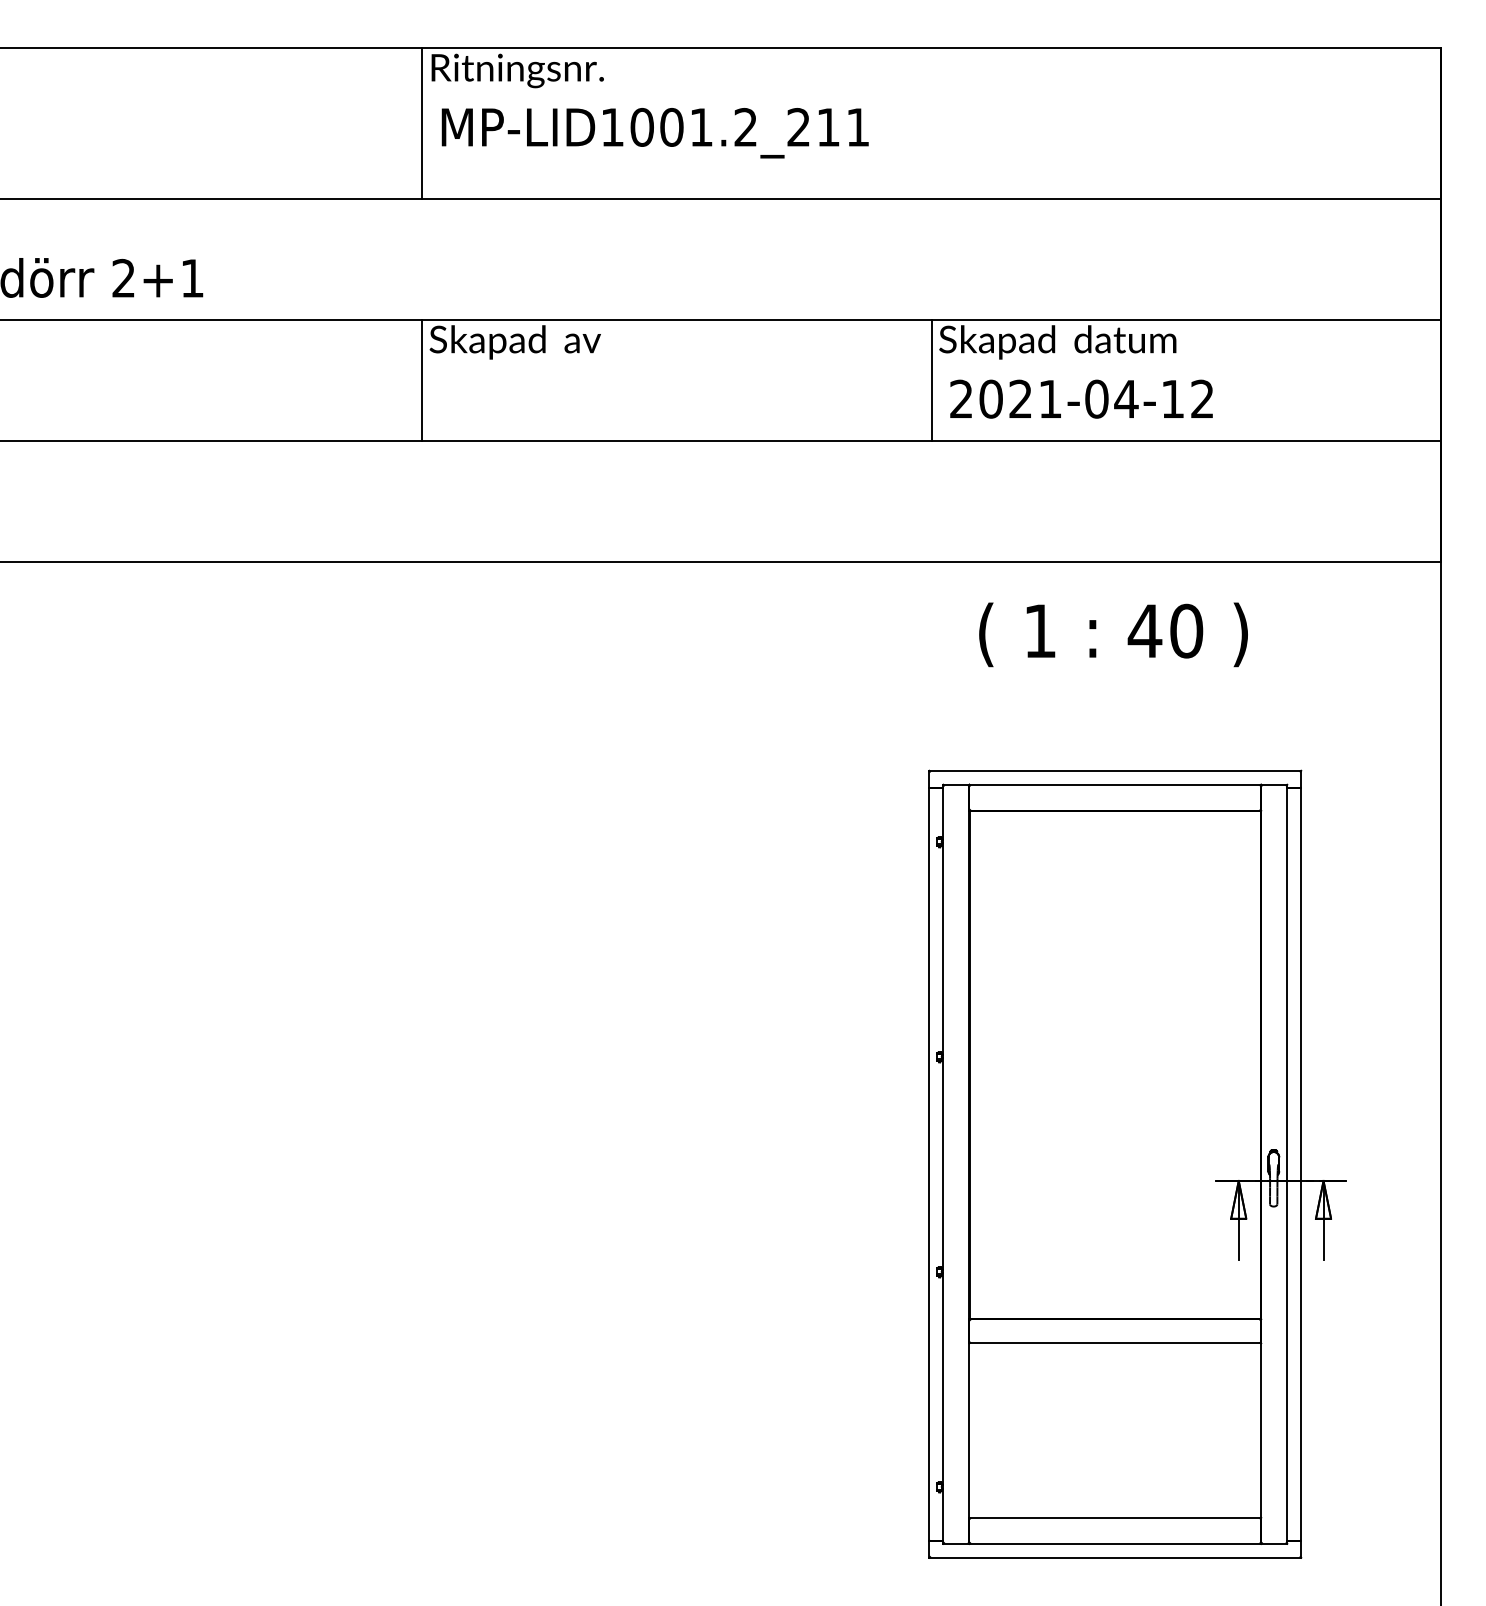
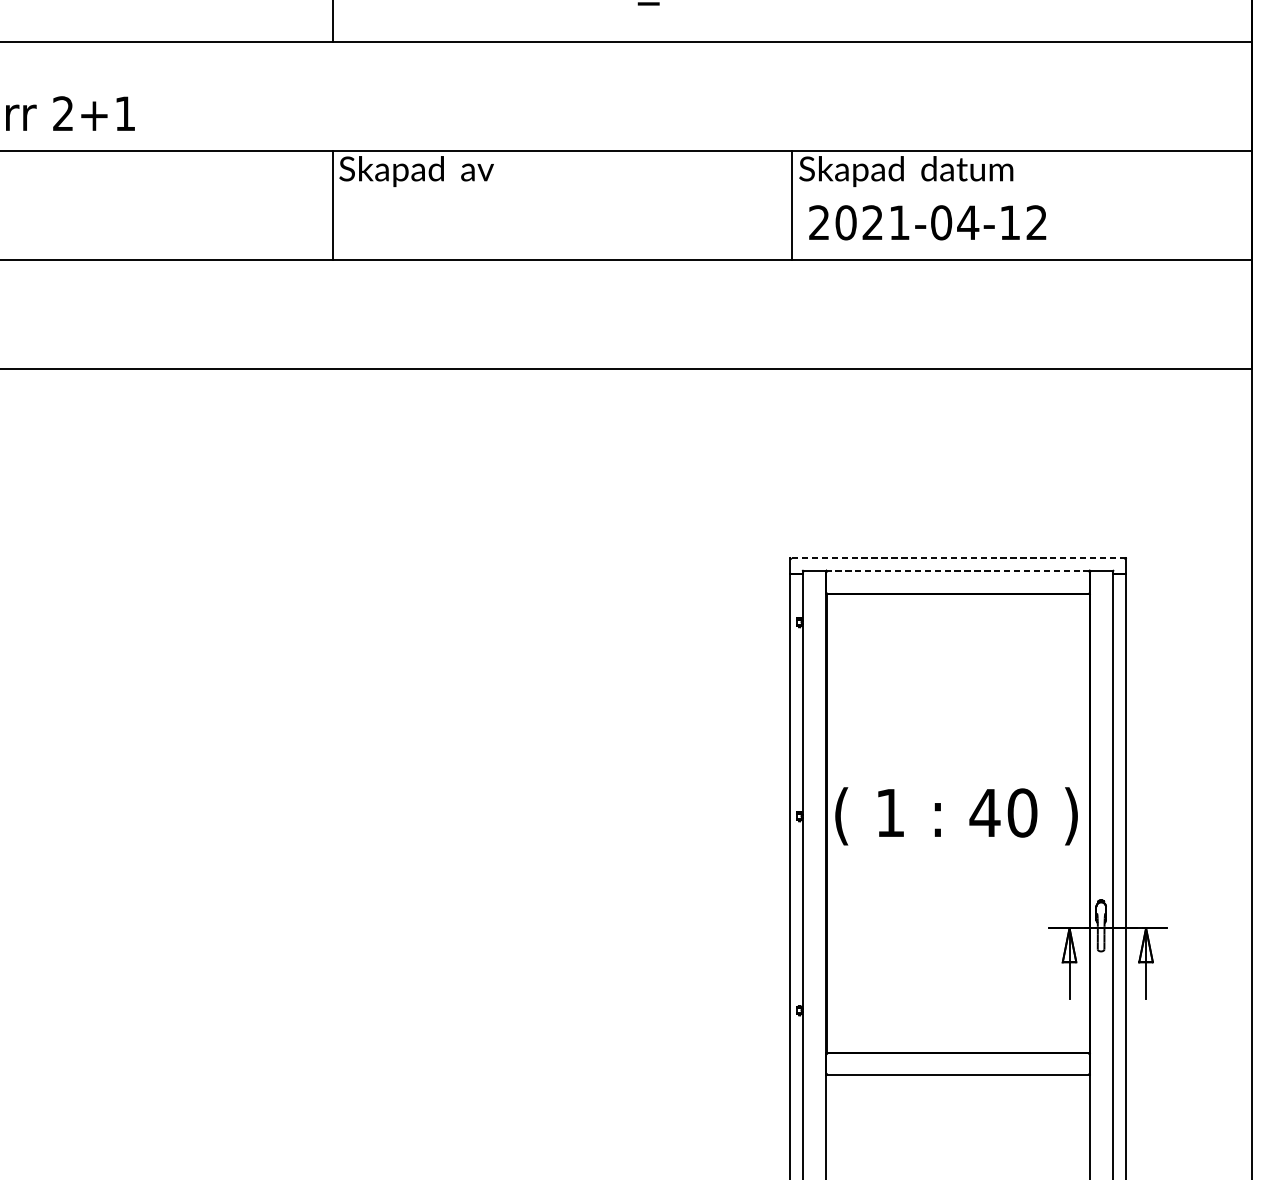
text: (1113, 634) -> (956, 816), moved
line: (1115, 770) -> (958, 557), solid -> dashed
line: (1115, 784) -> (958, 570), solid -> dashed

